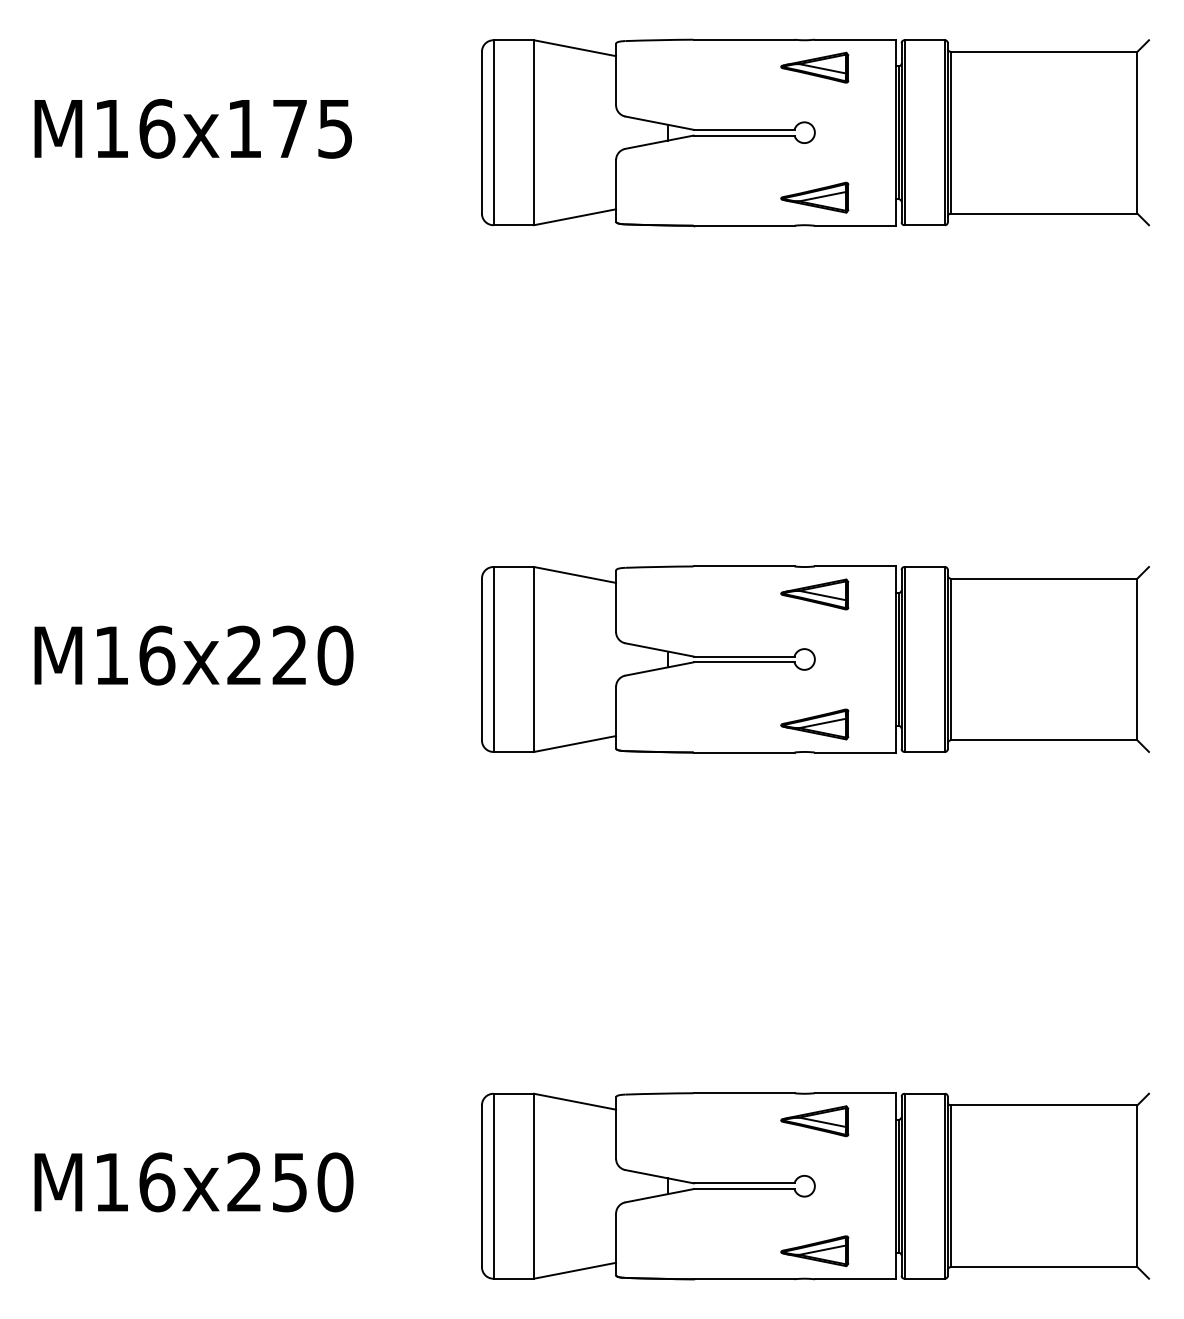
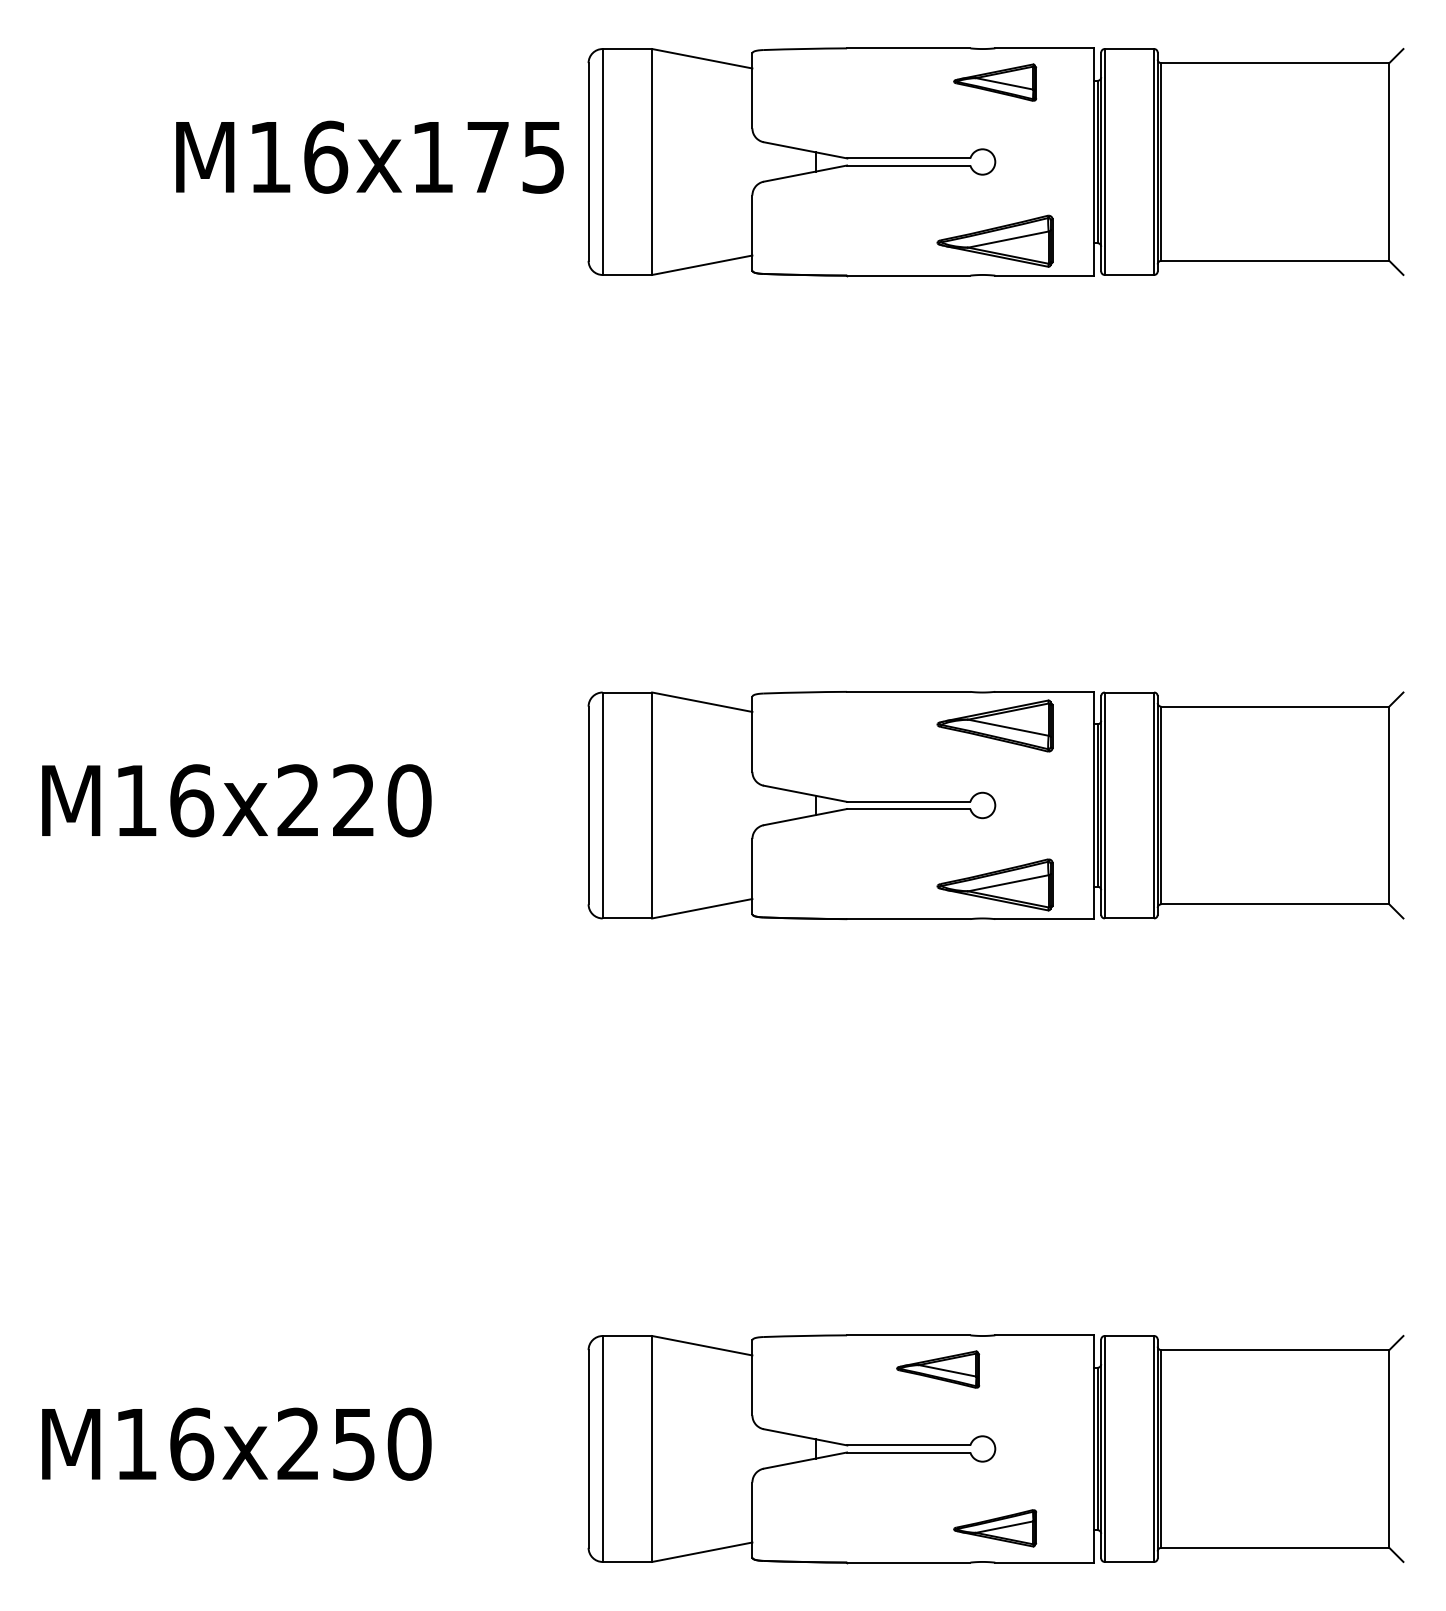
text: (192, 128) -> (369, 156), moved
part: (815, 197) -> (995, 241), size x1.4
part: (815, 594) -> (995, 726), size x1.4
part: (815, 724) -> (995, 884), size x1.4
part: (815, 1121) -> (938, 1369), moved

